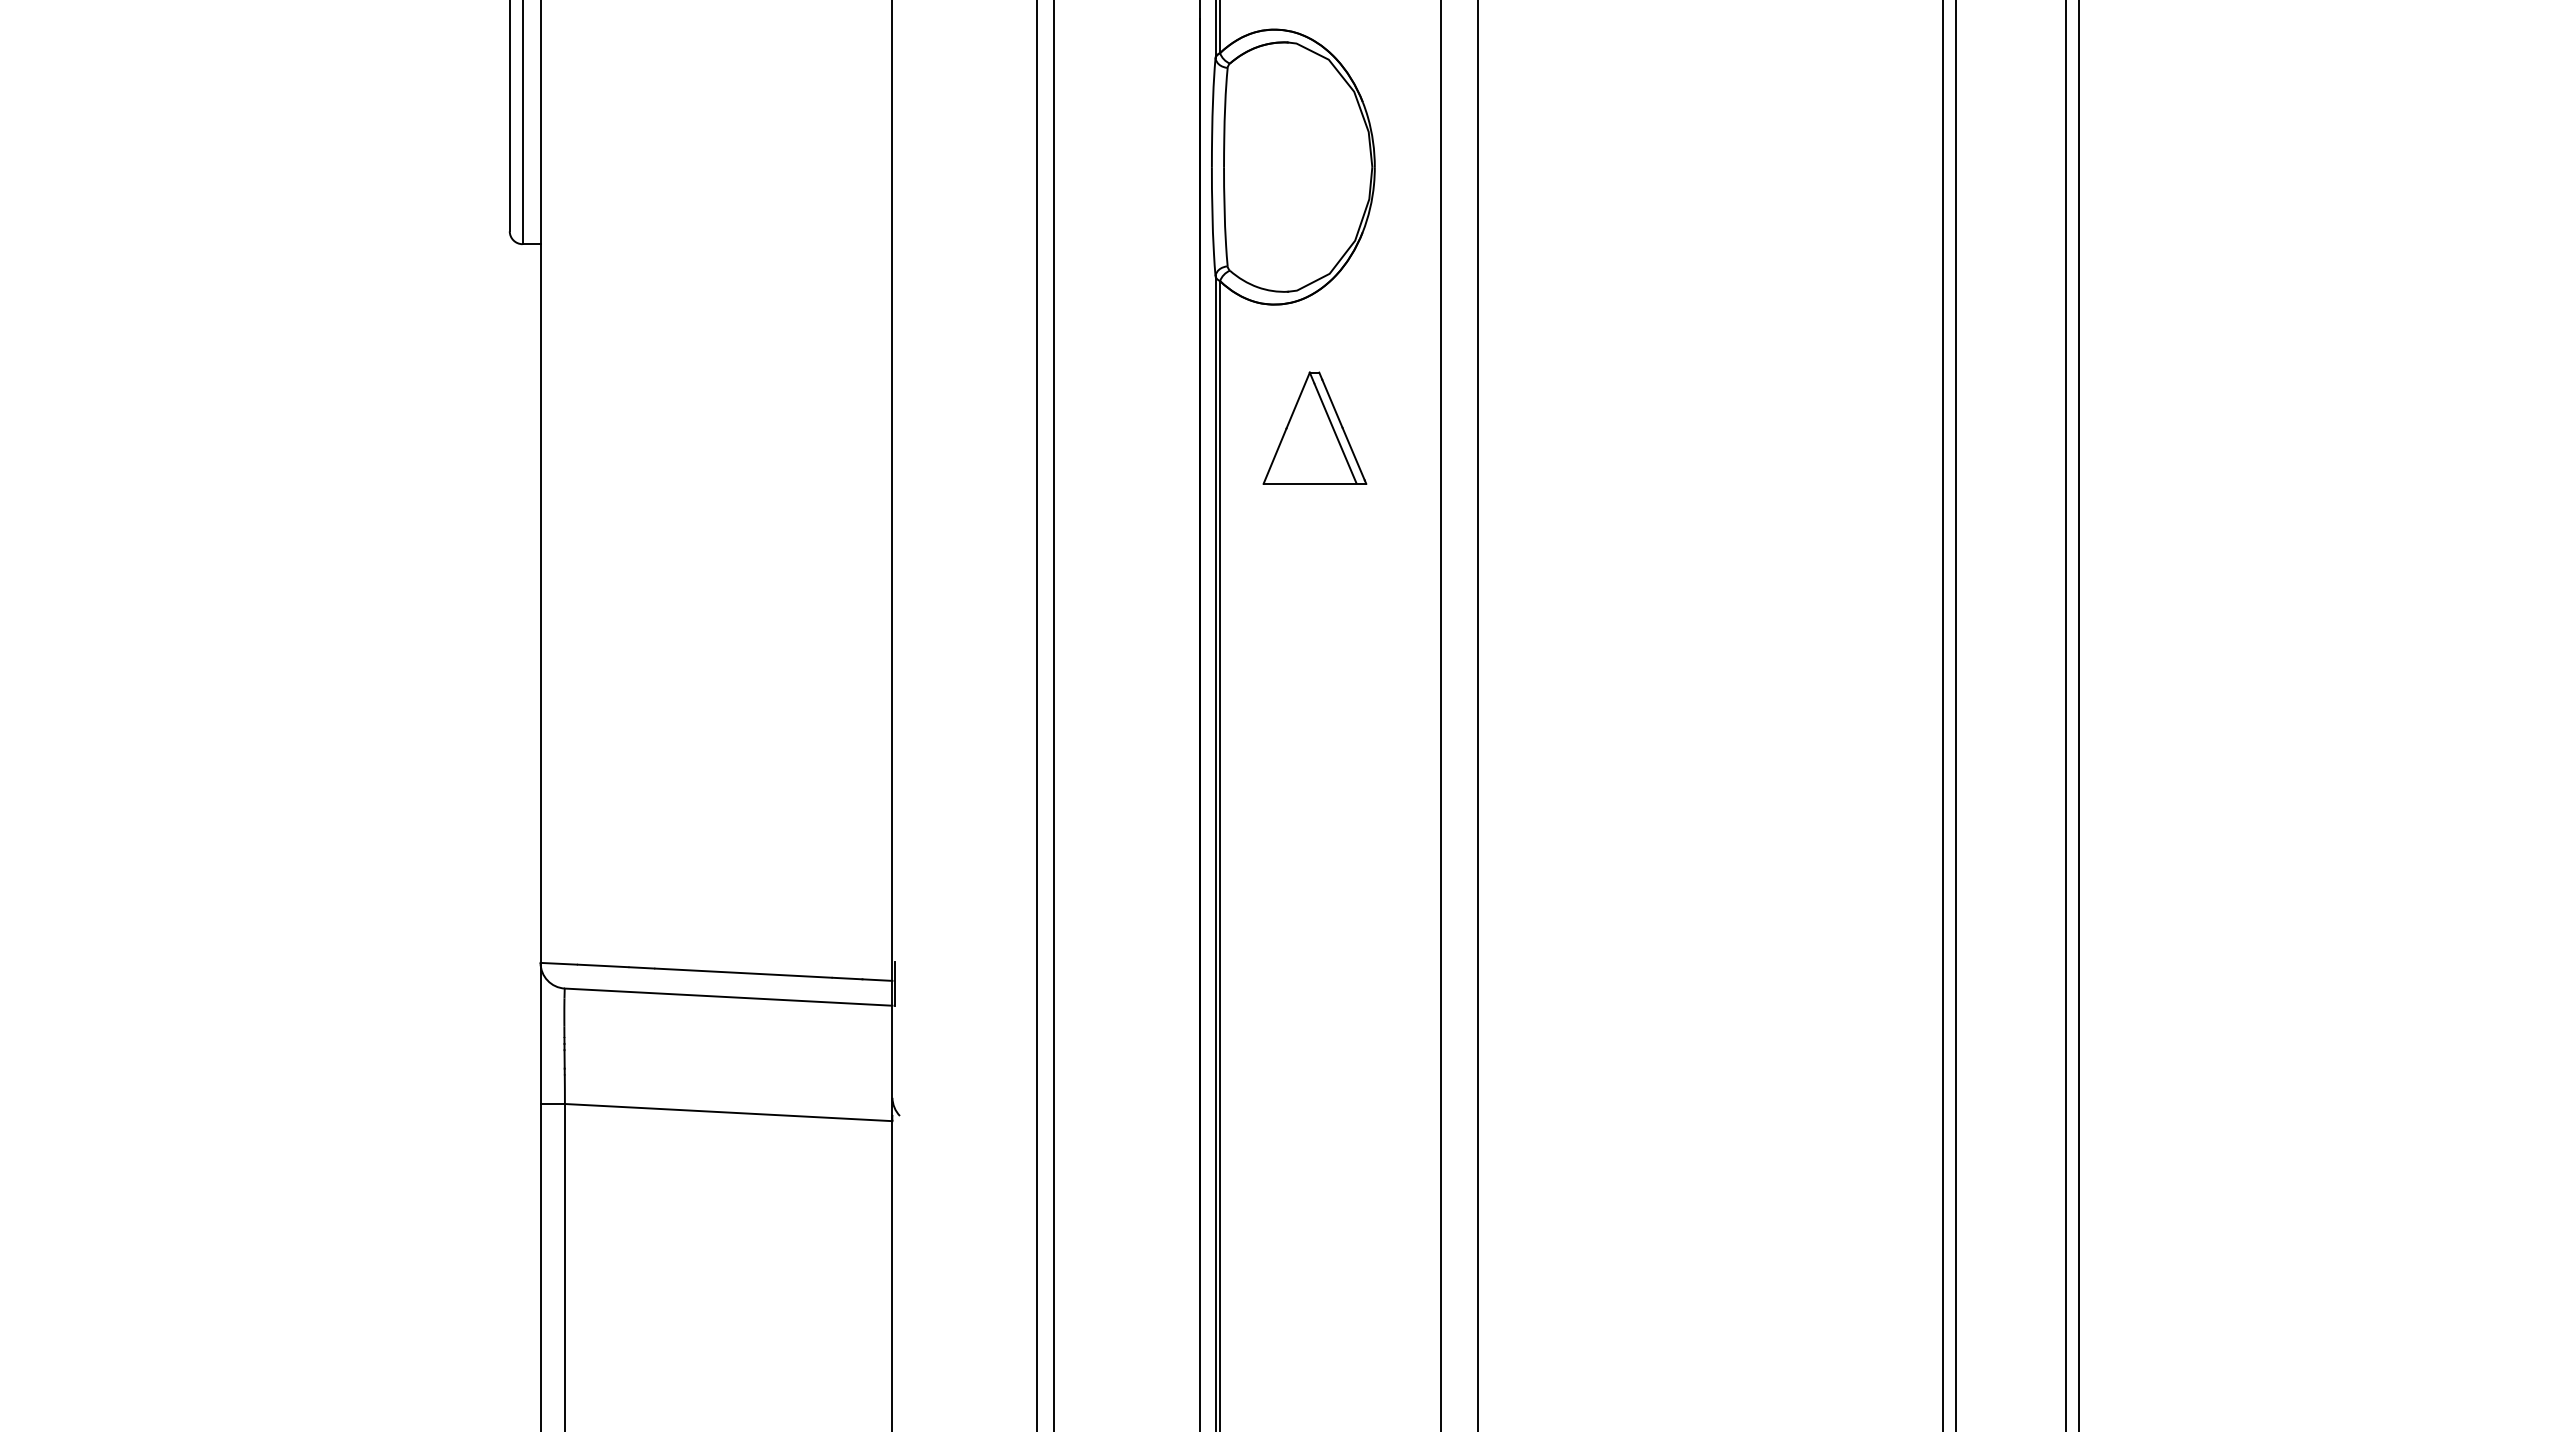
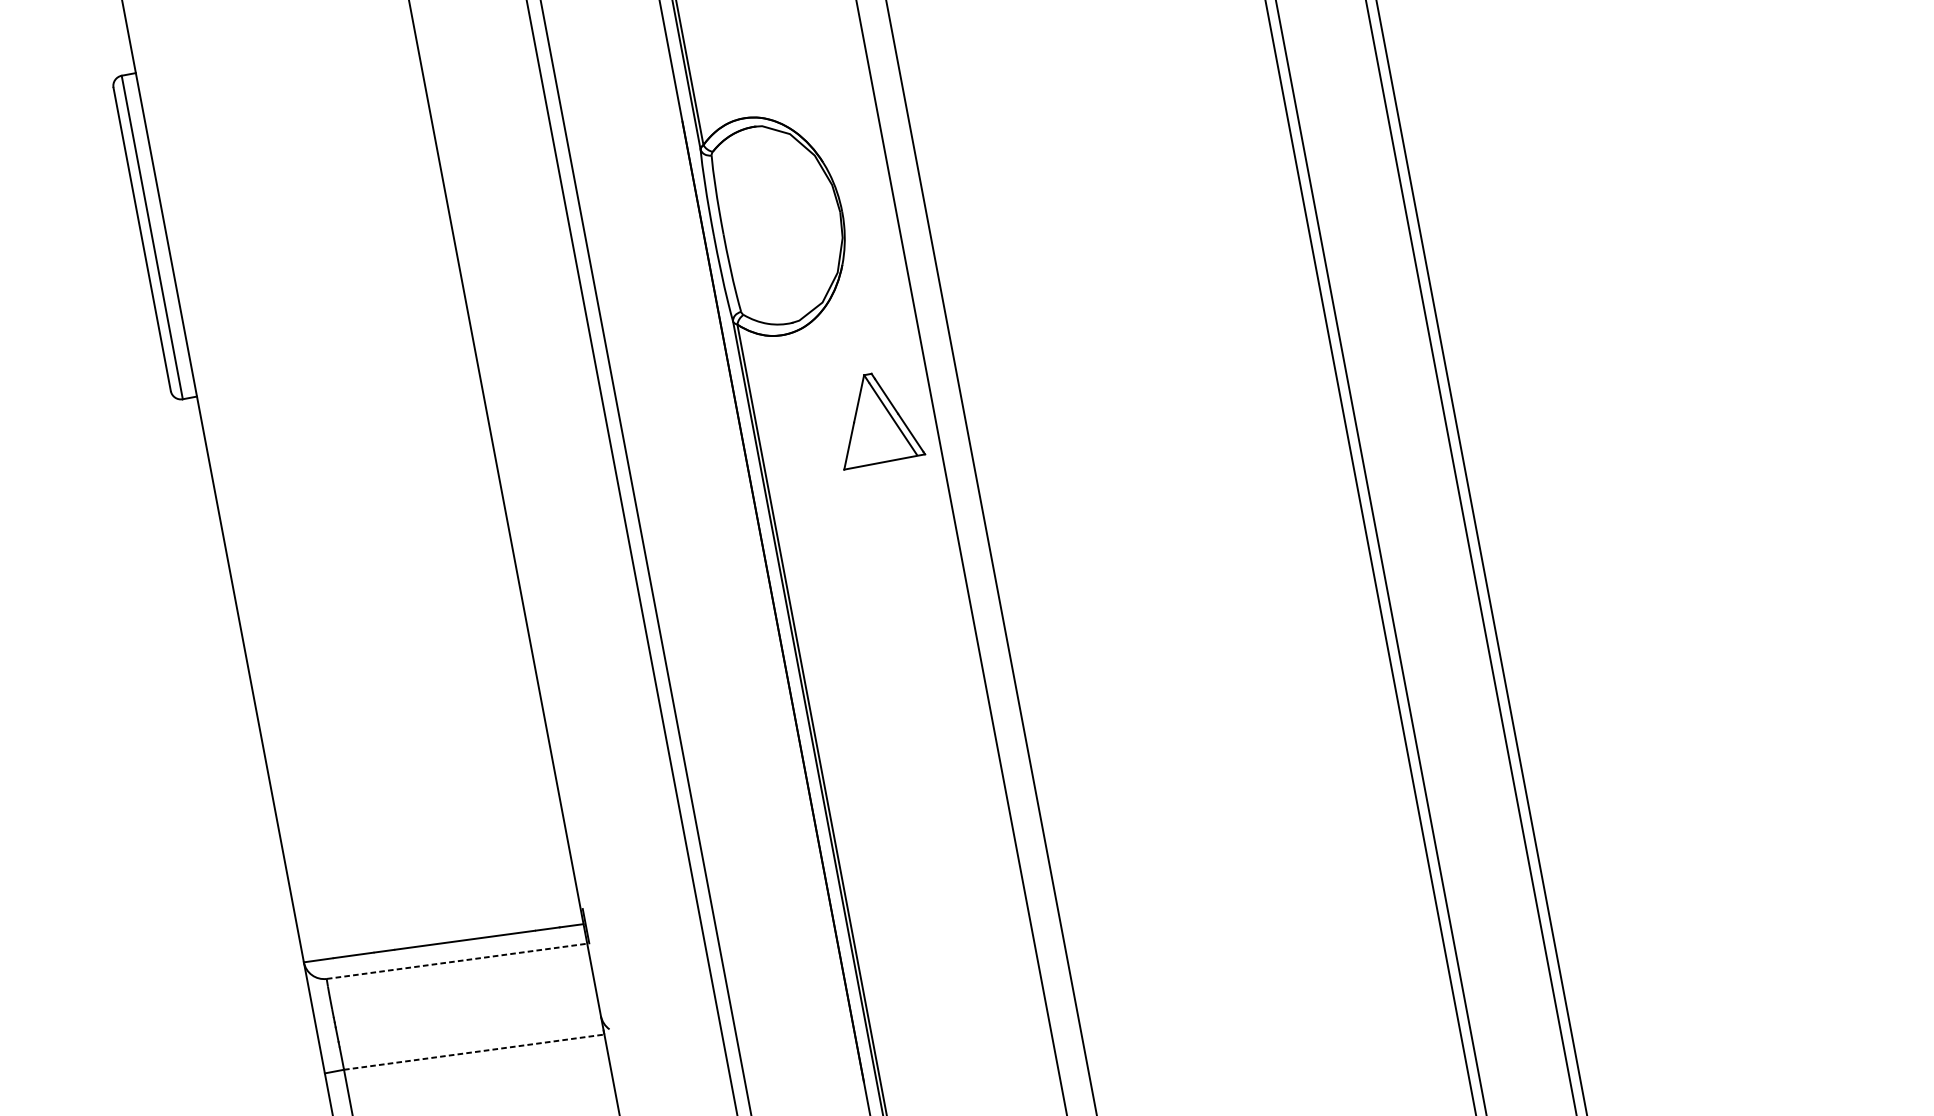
part: (1314, 427) -> (875, 417), moved
line: (728, 997) -> (456, 961), solid -> dashed
line: (728, 1112) -> (474, 1052), solid -> dashed

